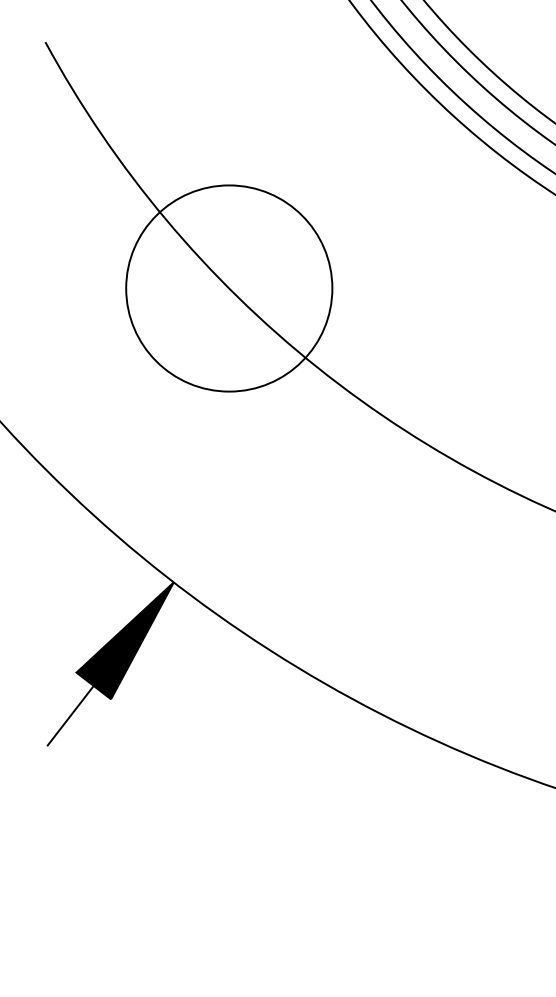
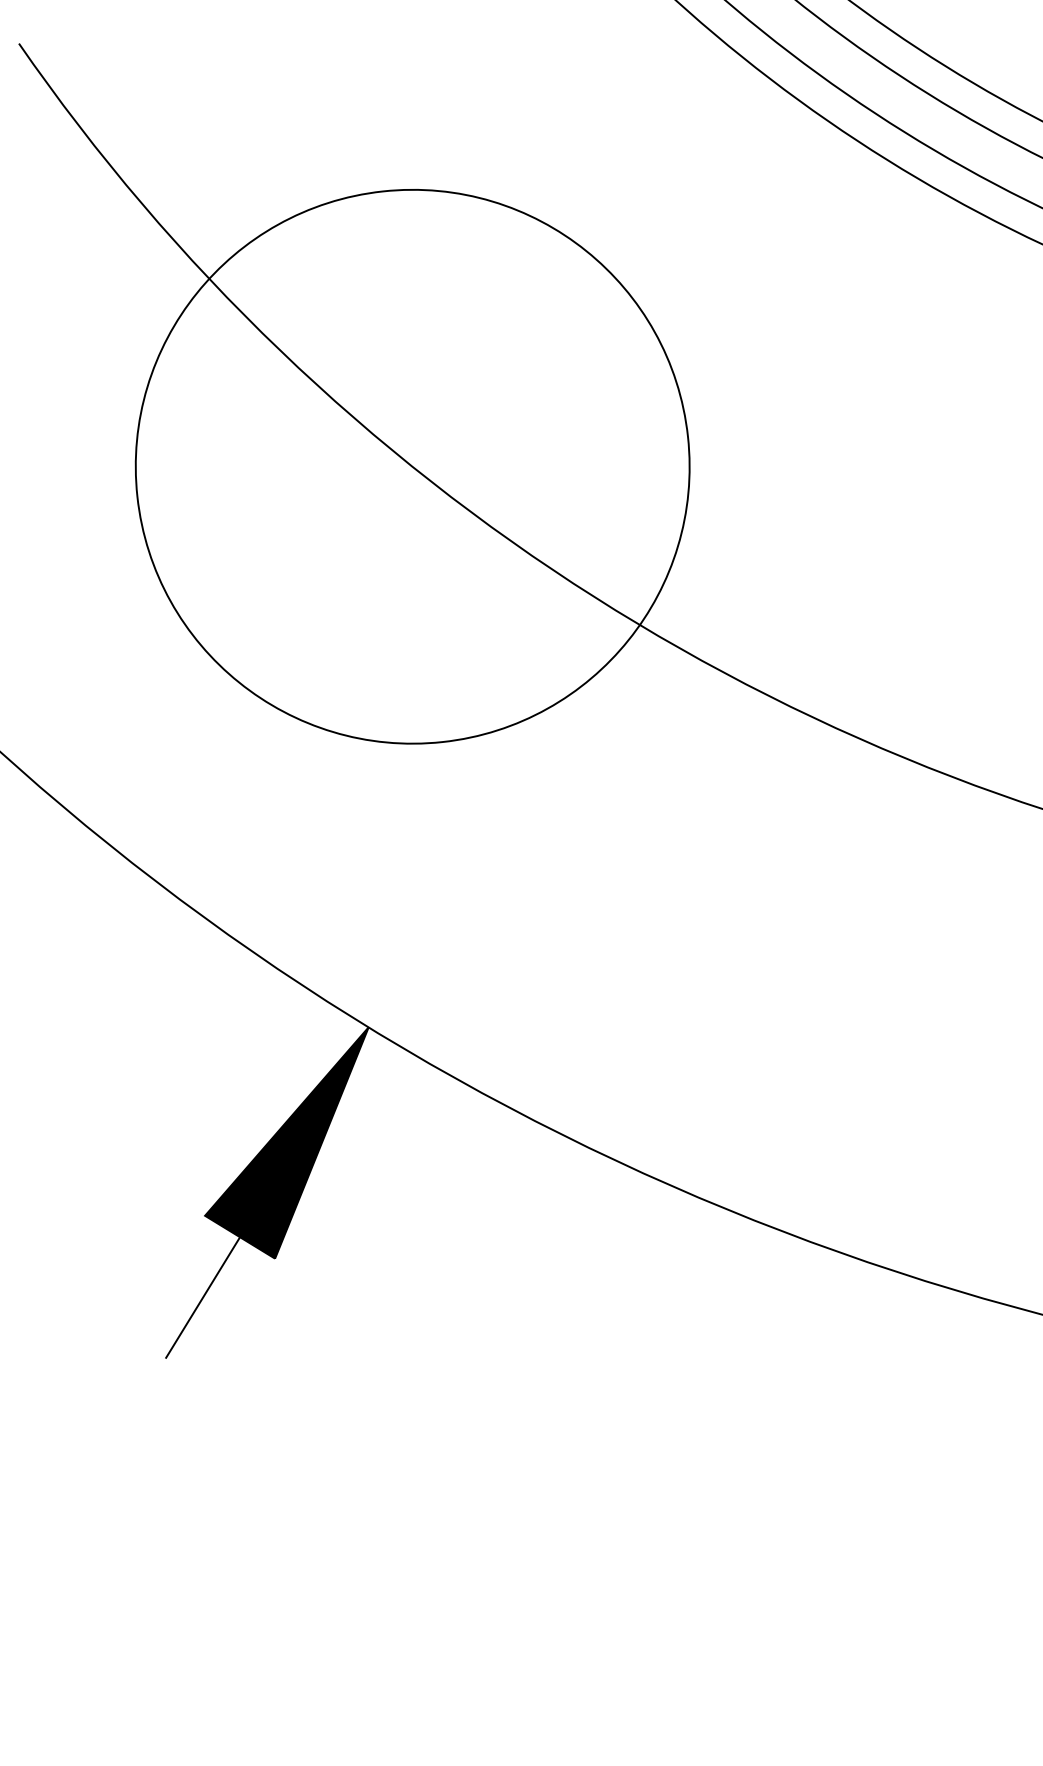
circle: (229, 288) -> (413, 466), size x1.43

